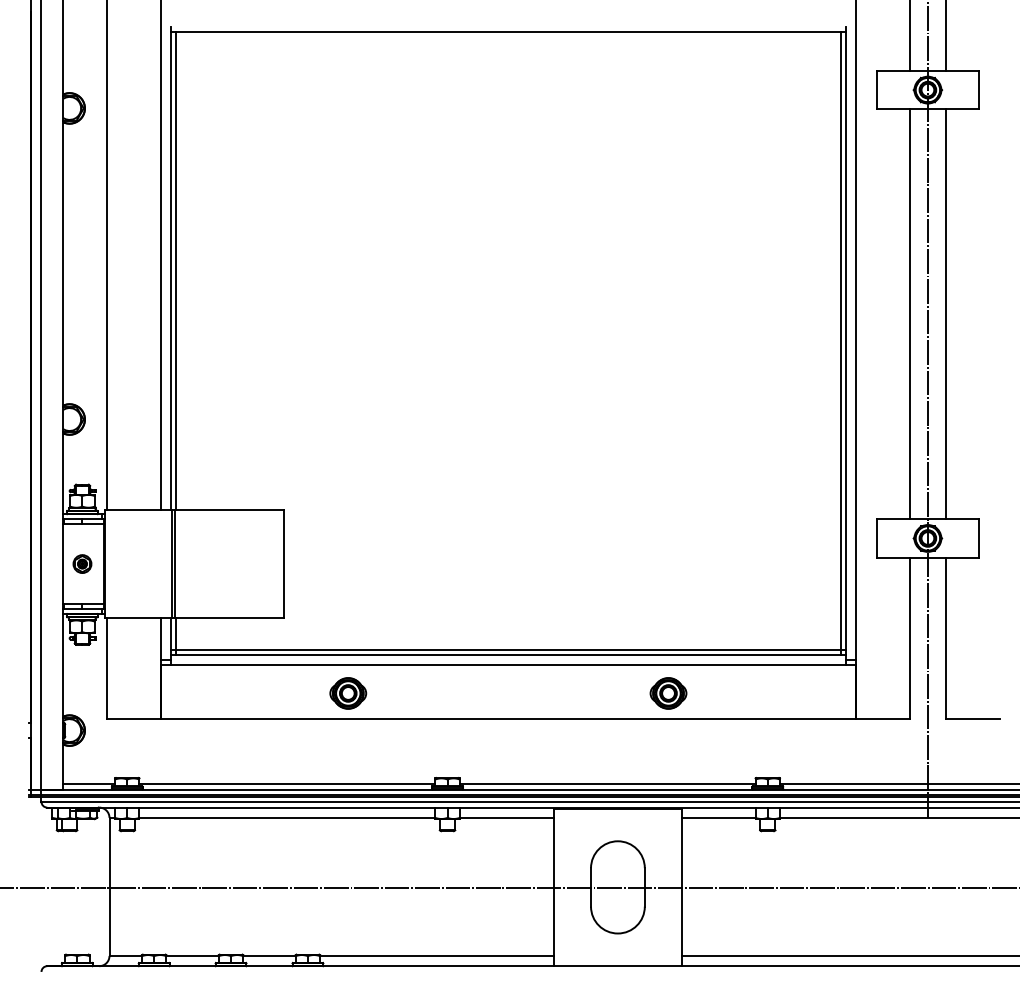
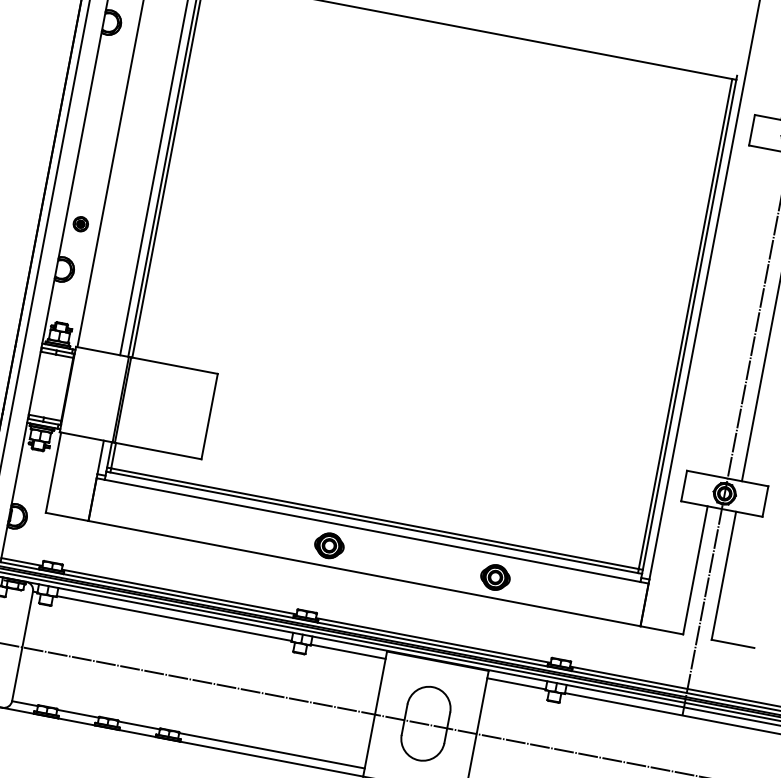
line: (909, 314) -> (744, 313), removed
part: (82, 563) -> (80, 223), moved
part: (348, 693) -> (329, 545), moved

